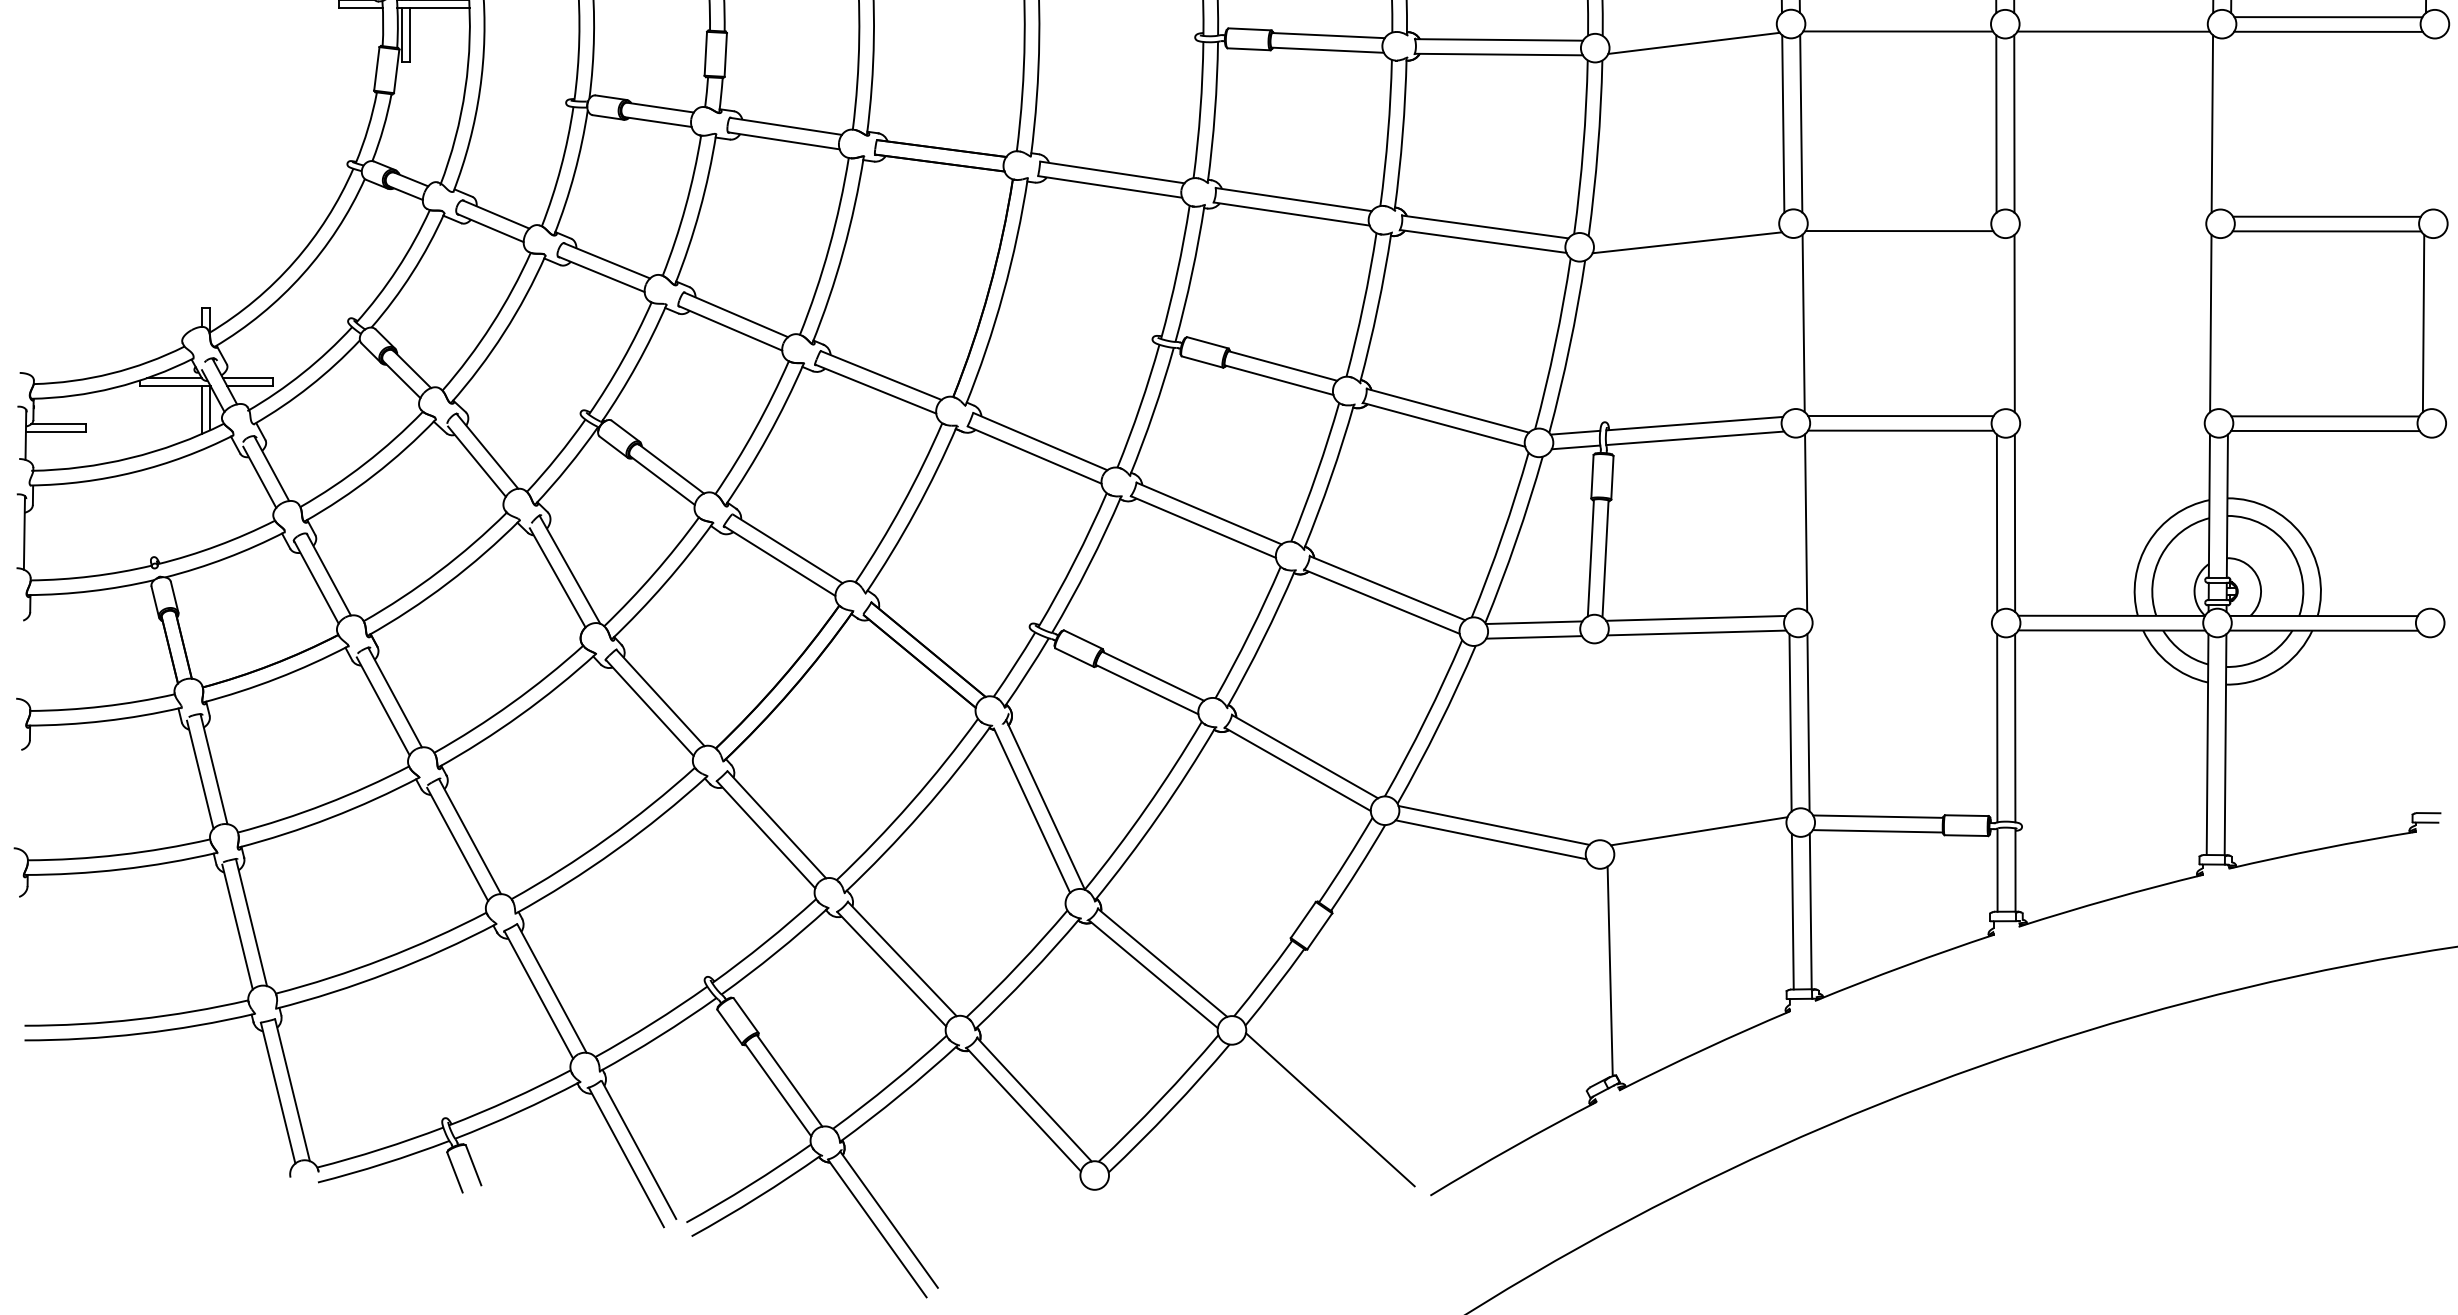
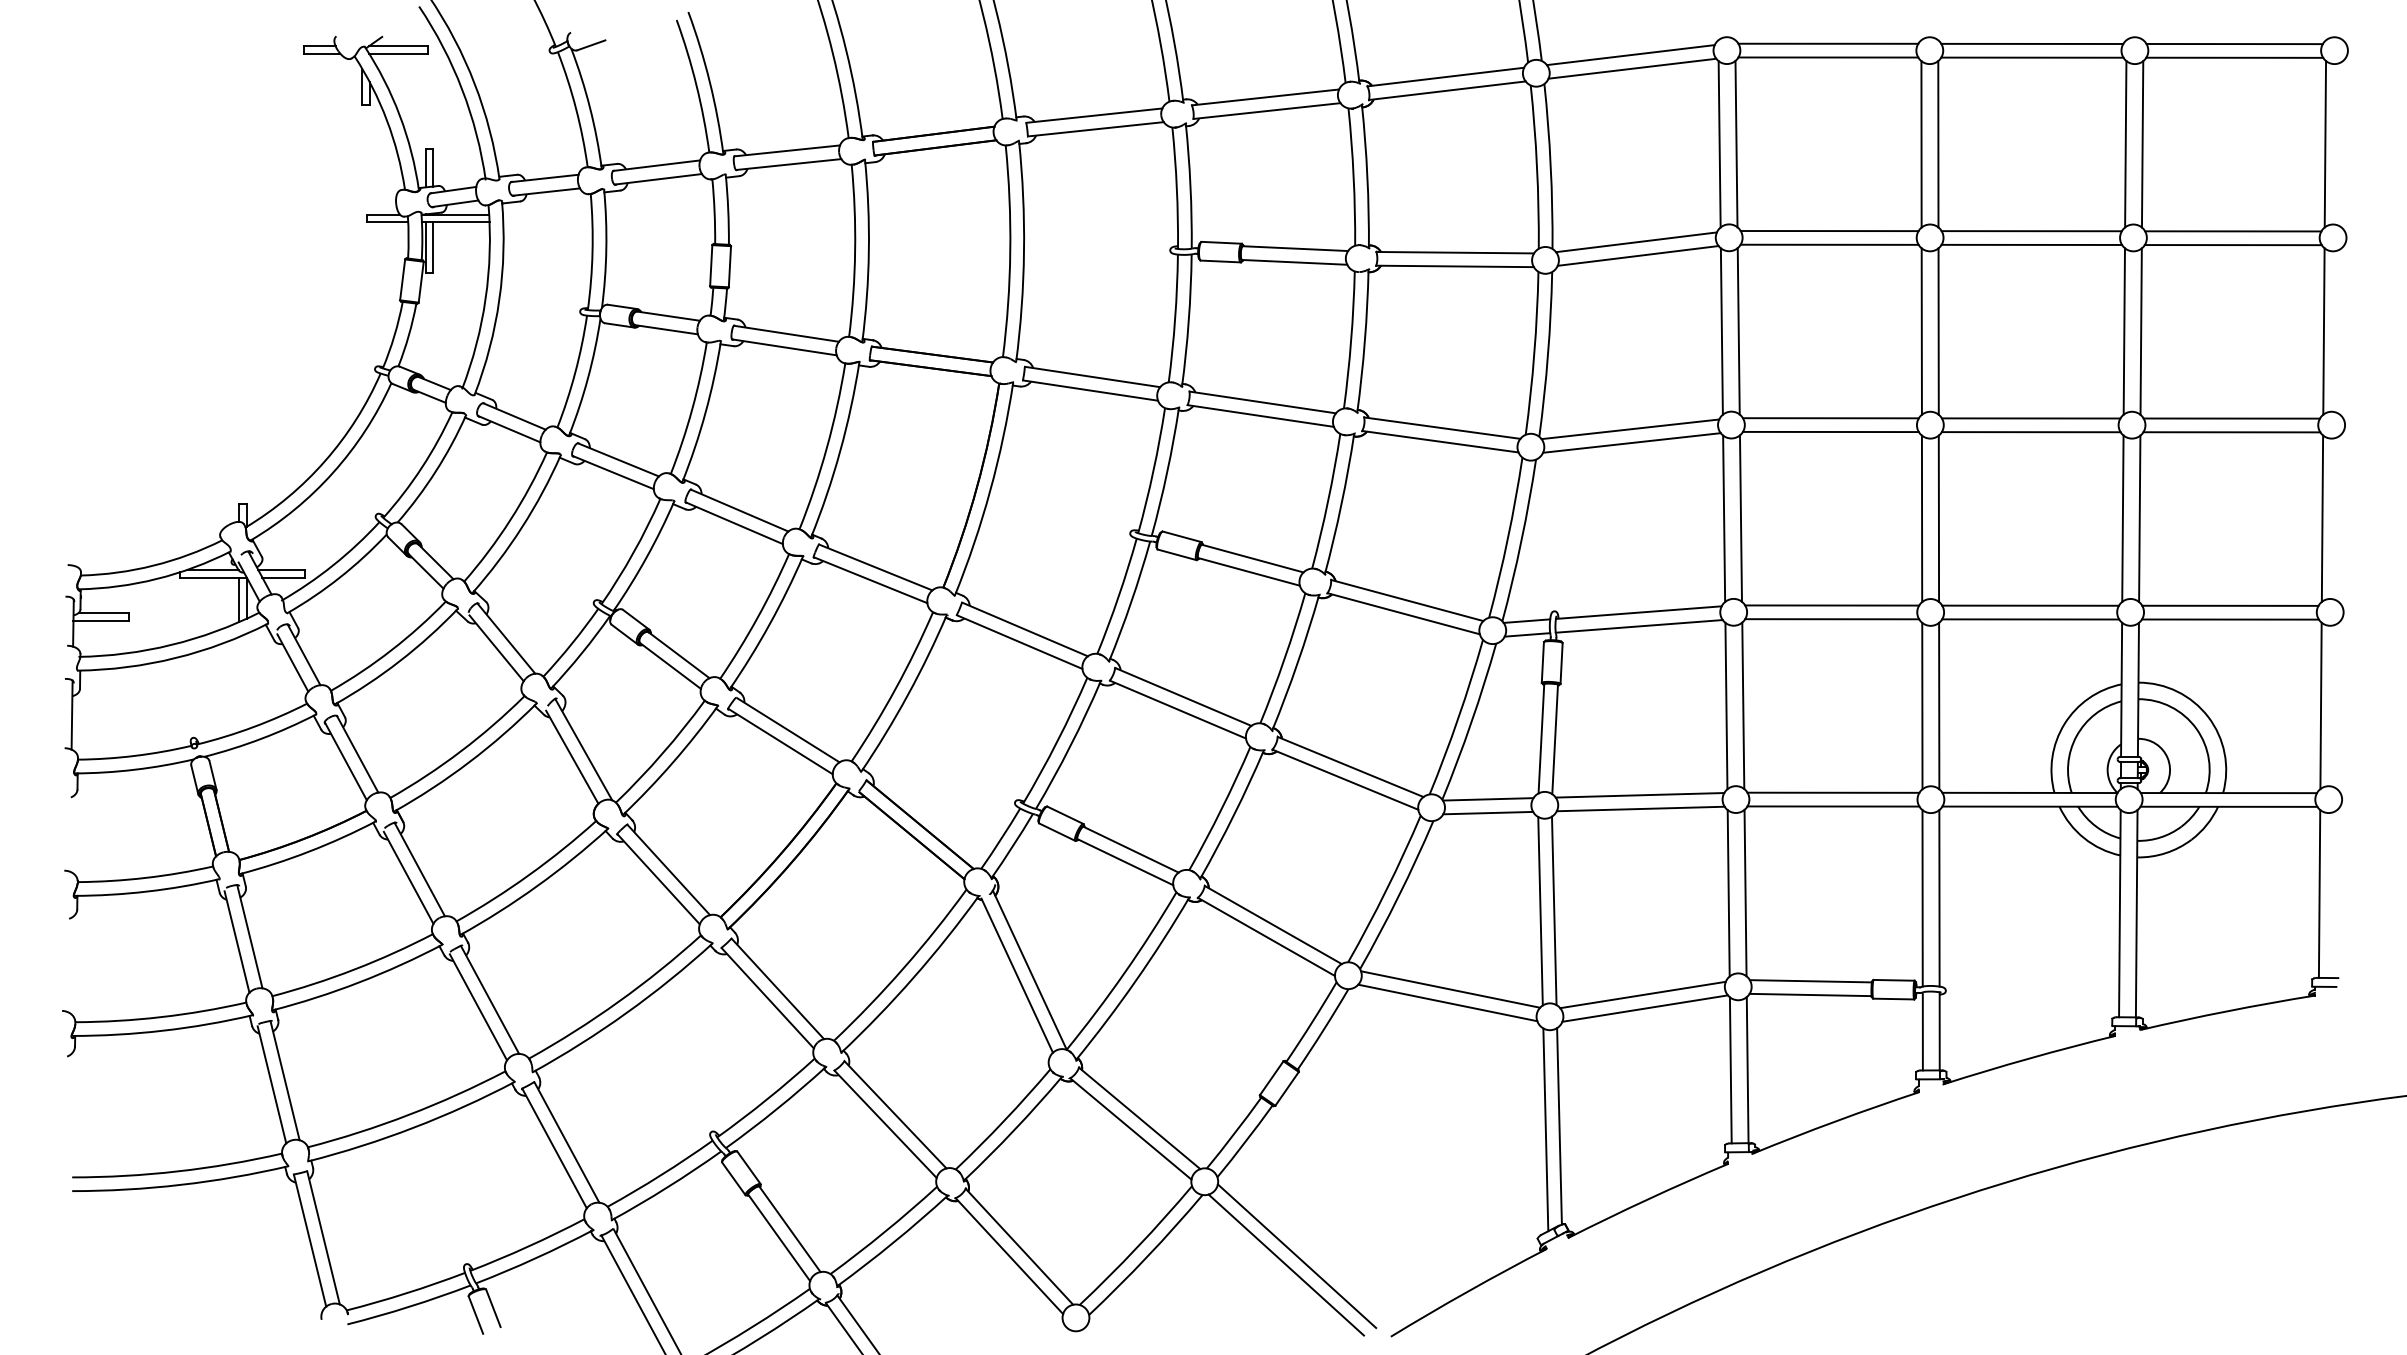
line: (1898, 17) -> (1829, 231), added
line: (2113, 17) -> (2031, 231), added
line: (1692, 29) -> (1636, 242), added
line: (2229, 123) -> (2140, 331), added
line: (2424, 123) -> (2323, 331), added
line: (1899, 216) -> (1830, 418), added
line: (2112, 216) -> (2030, 418), added
line: (1685, 228) -> (1630, 429), added
line: (2112, 231) -> (2030, 432), added
line: (1786, 323) -> (1724, 518), added
line: (1996, 323) -> (1921, 518), added
line: (2228, 323) -> (2139, 518), added
line: (2112, 416) -> (2030, 605), added
line: (2112, 430) -> (2030, 619), added
line: (1788, 522) -> (1726, 705), added
line: (2421, 522) -> (2320, 705), added
line: (1902, 615) -> (1833, 792), added
line: (1902, 630) -> (1833, 806), added
line: (2420, 723) -> (2319, 893), added
line: (1589, 741) -> (1540, 910), added
line: (1603, 741) -> (1553, 910), added
line: (1700, 845) -> (1644, 1008), added
line: (1595, 974) -> (1545, 1129), added
line: (1318, 1118) -> (1285, 1264), added

